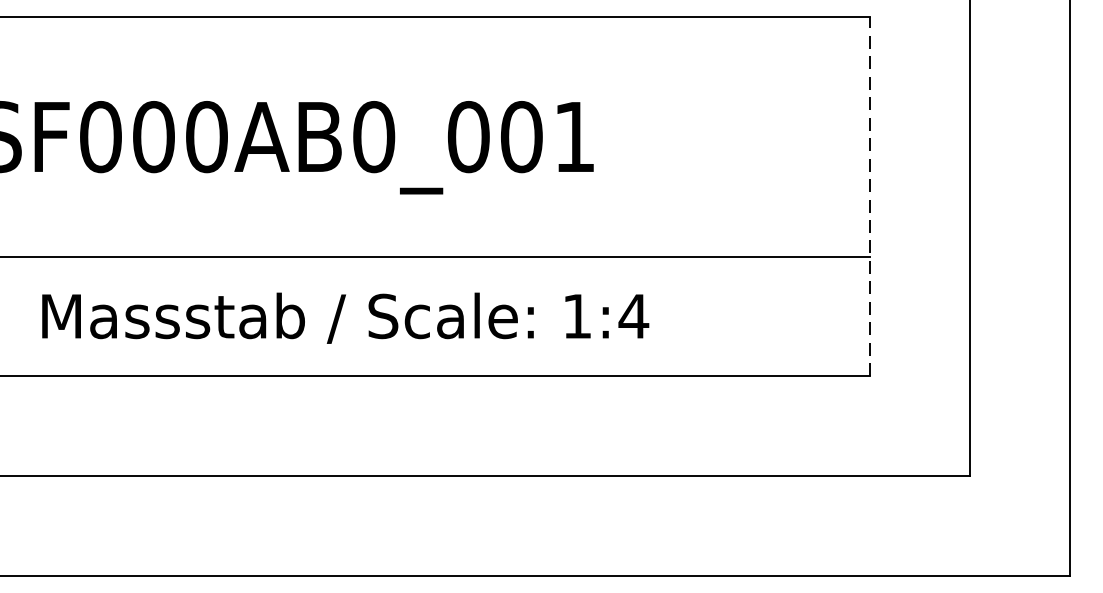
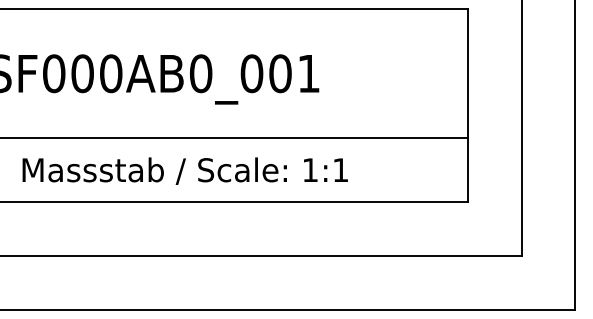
line: (871, 196) -> (468, 105), dashed -> solid
text: (633, 315) -> (340, 169), 1:4 -> 1:1

